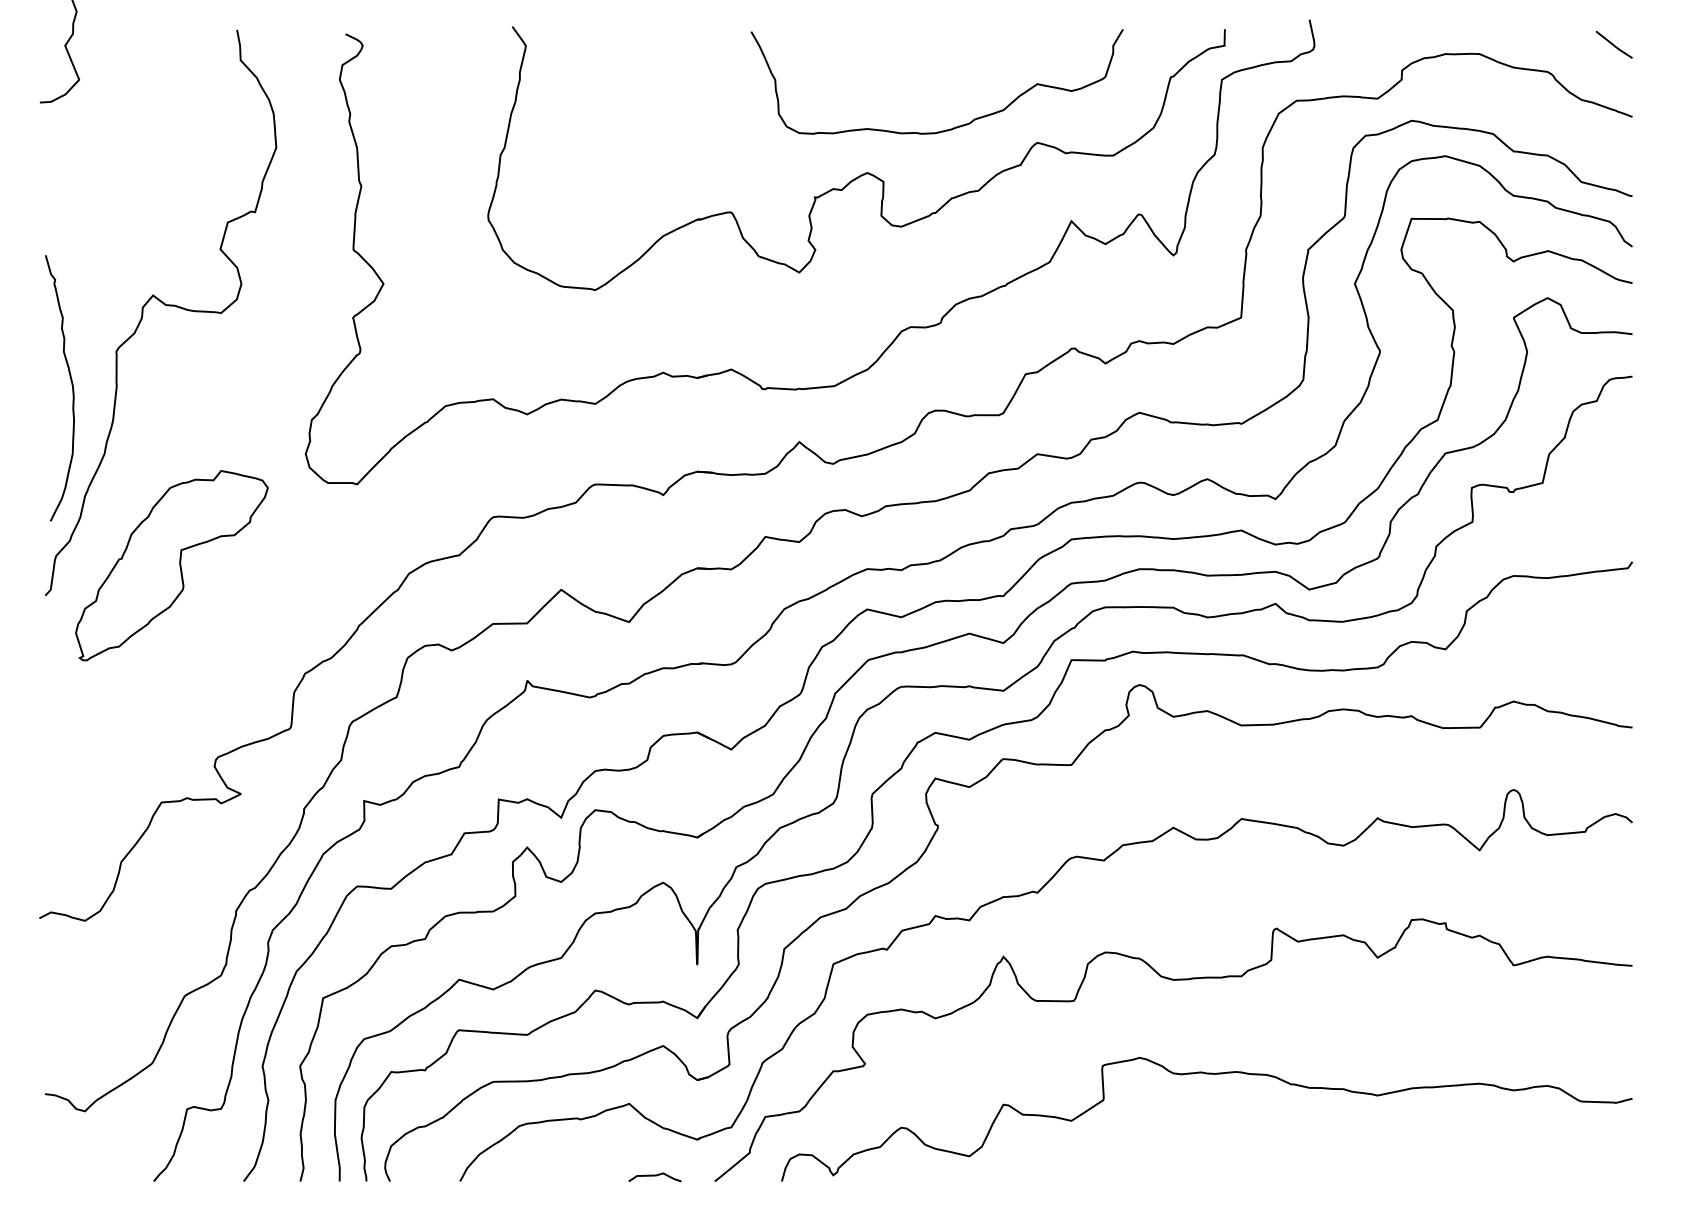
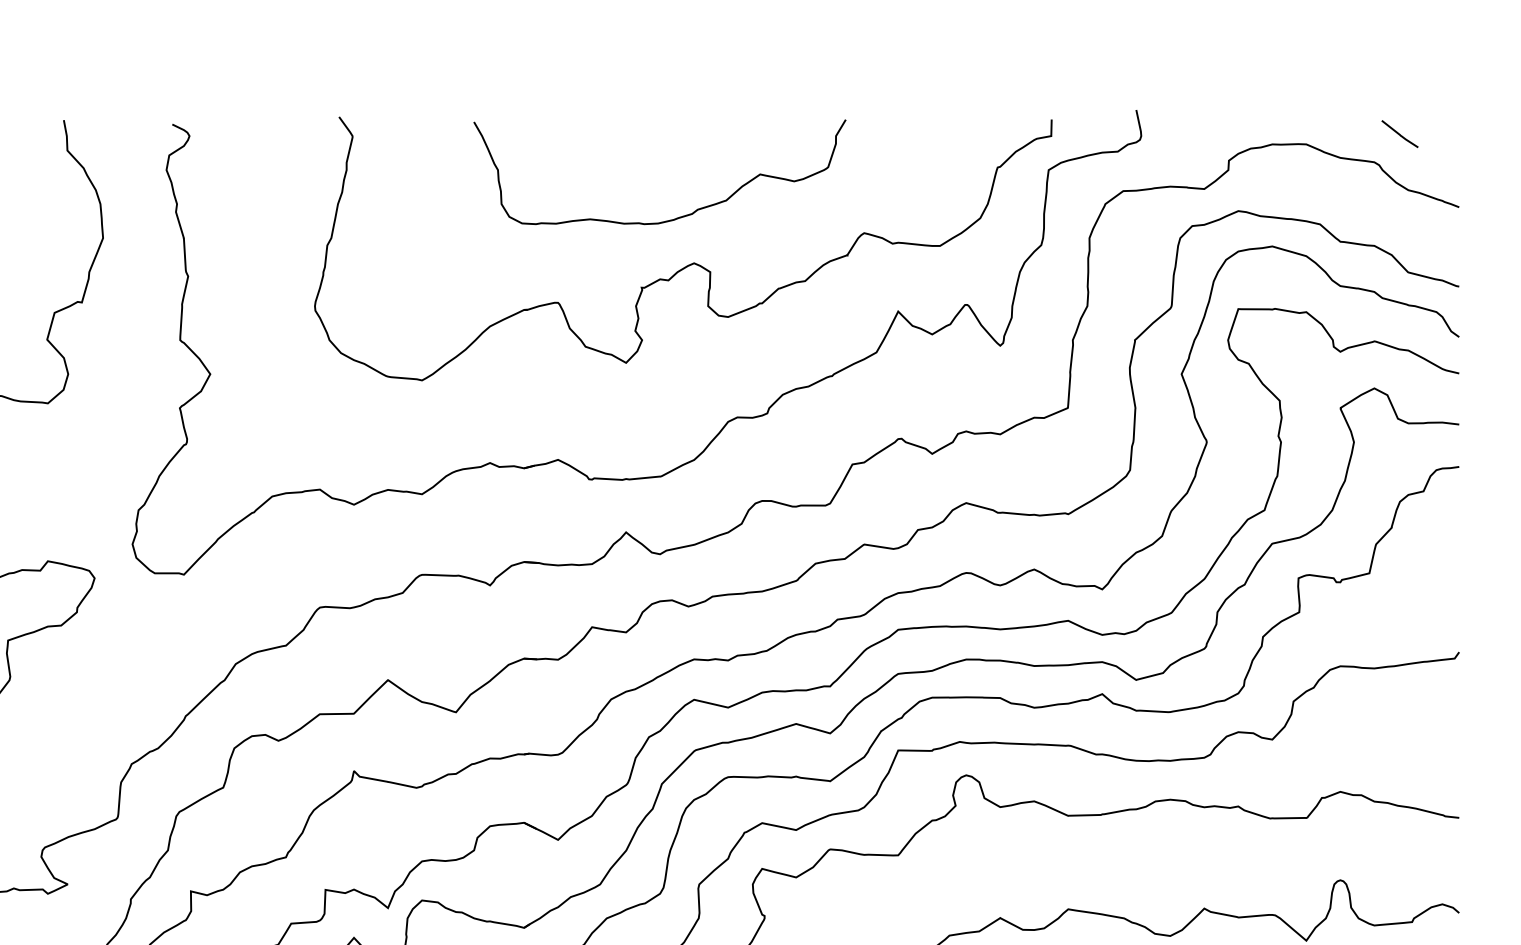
line: (1613, 44) -> (1399, 133), moved
curve: (945, 129) -> (668, 219), moved

